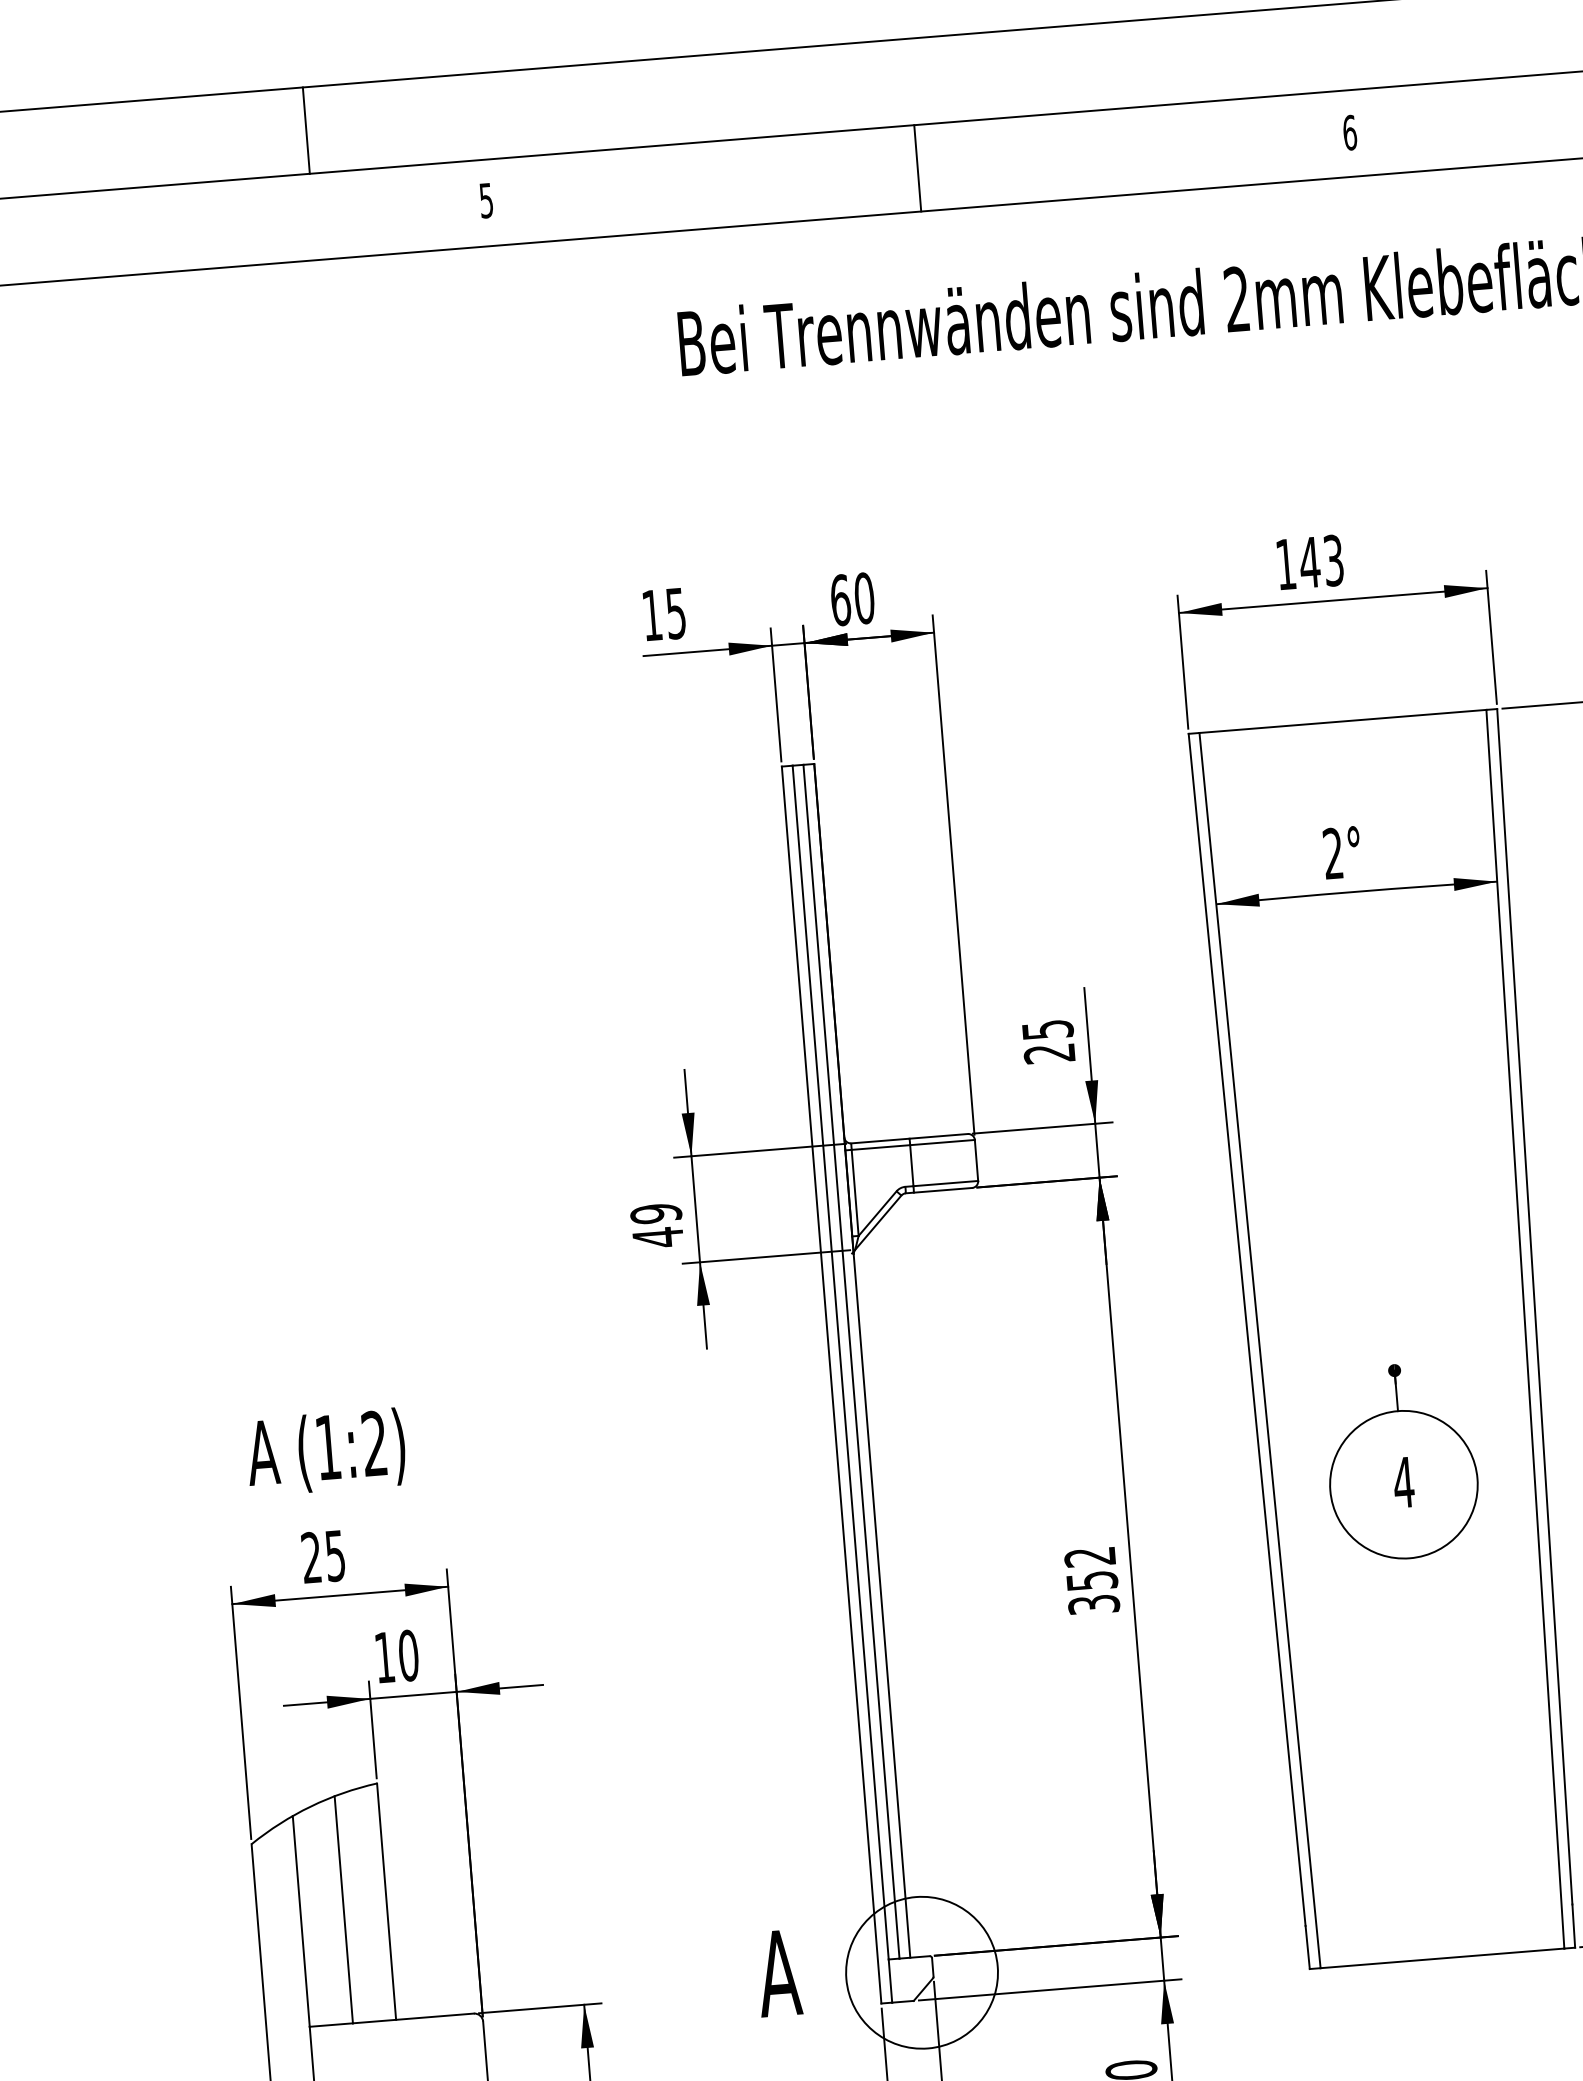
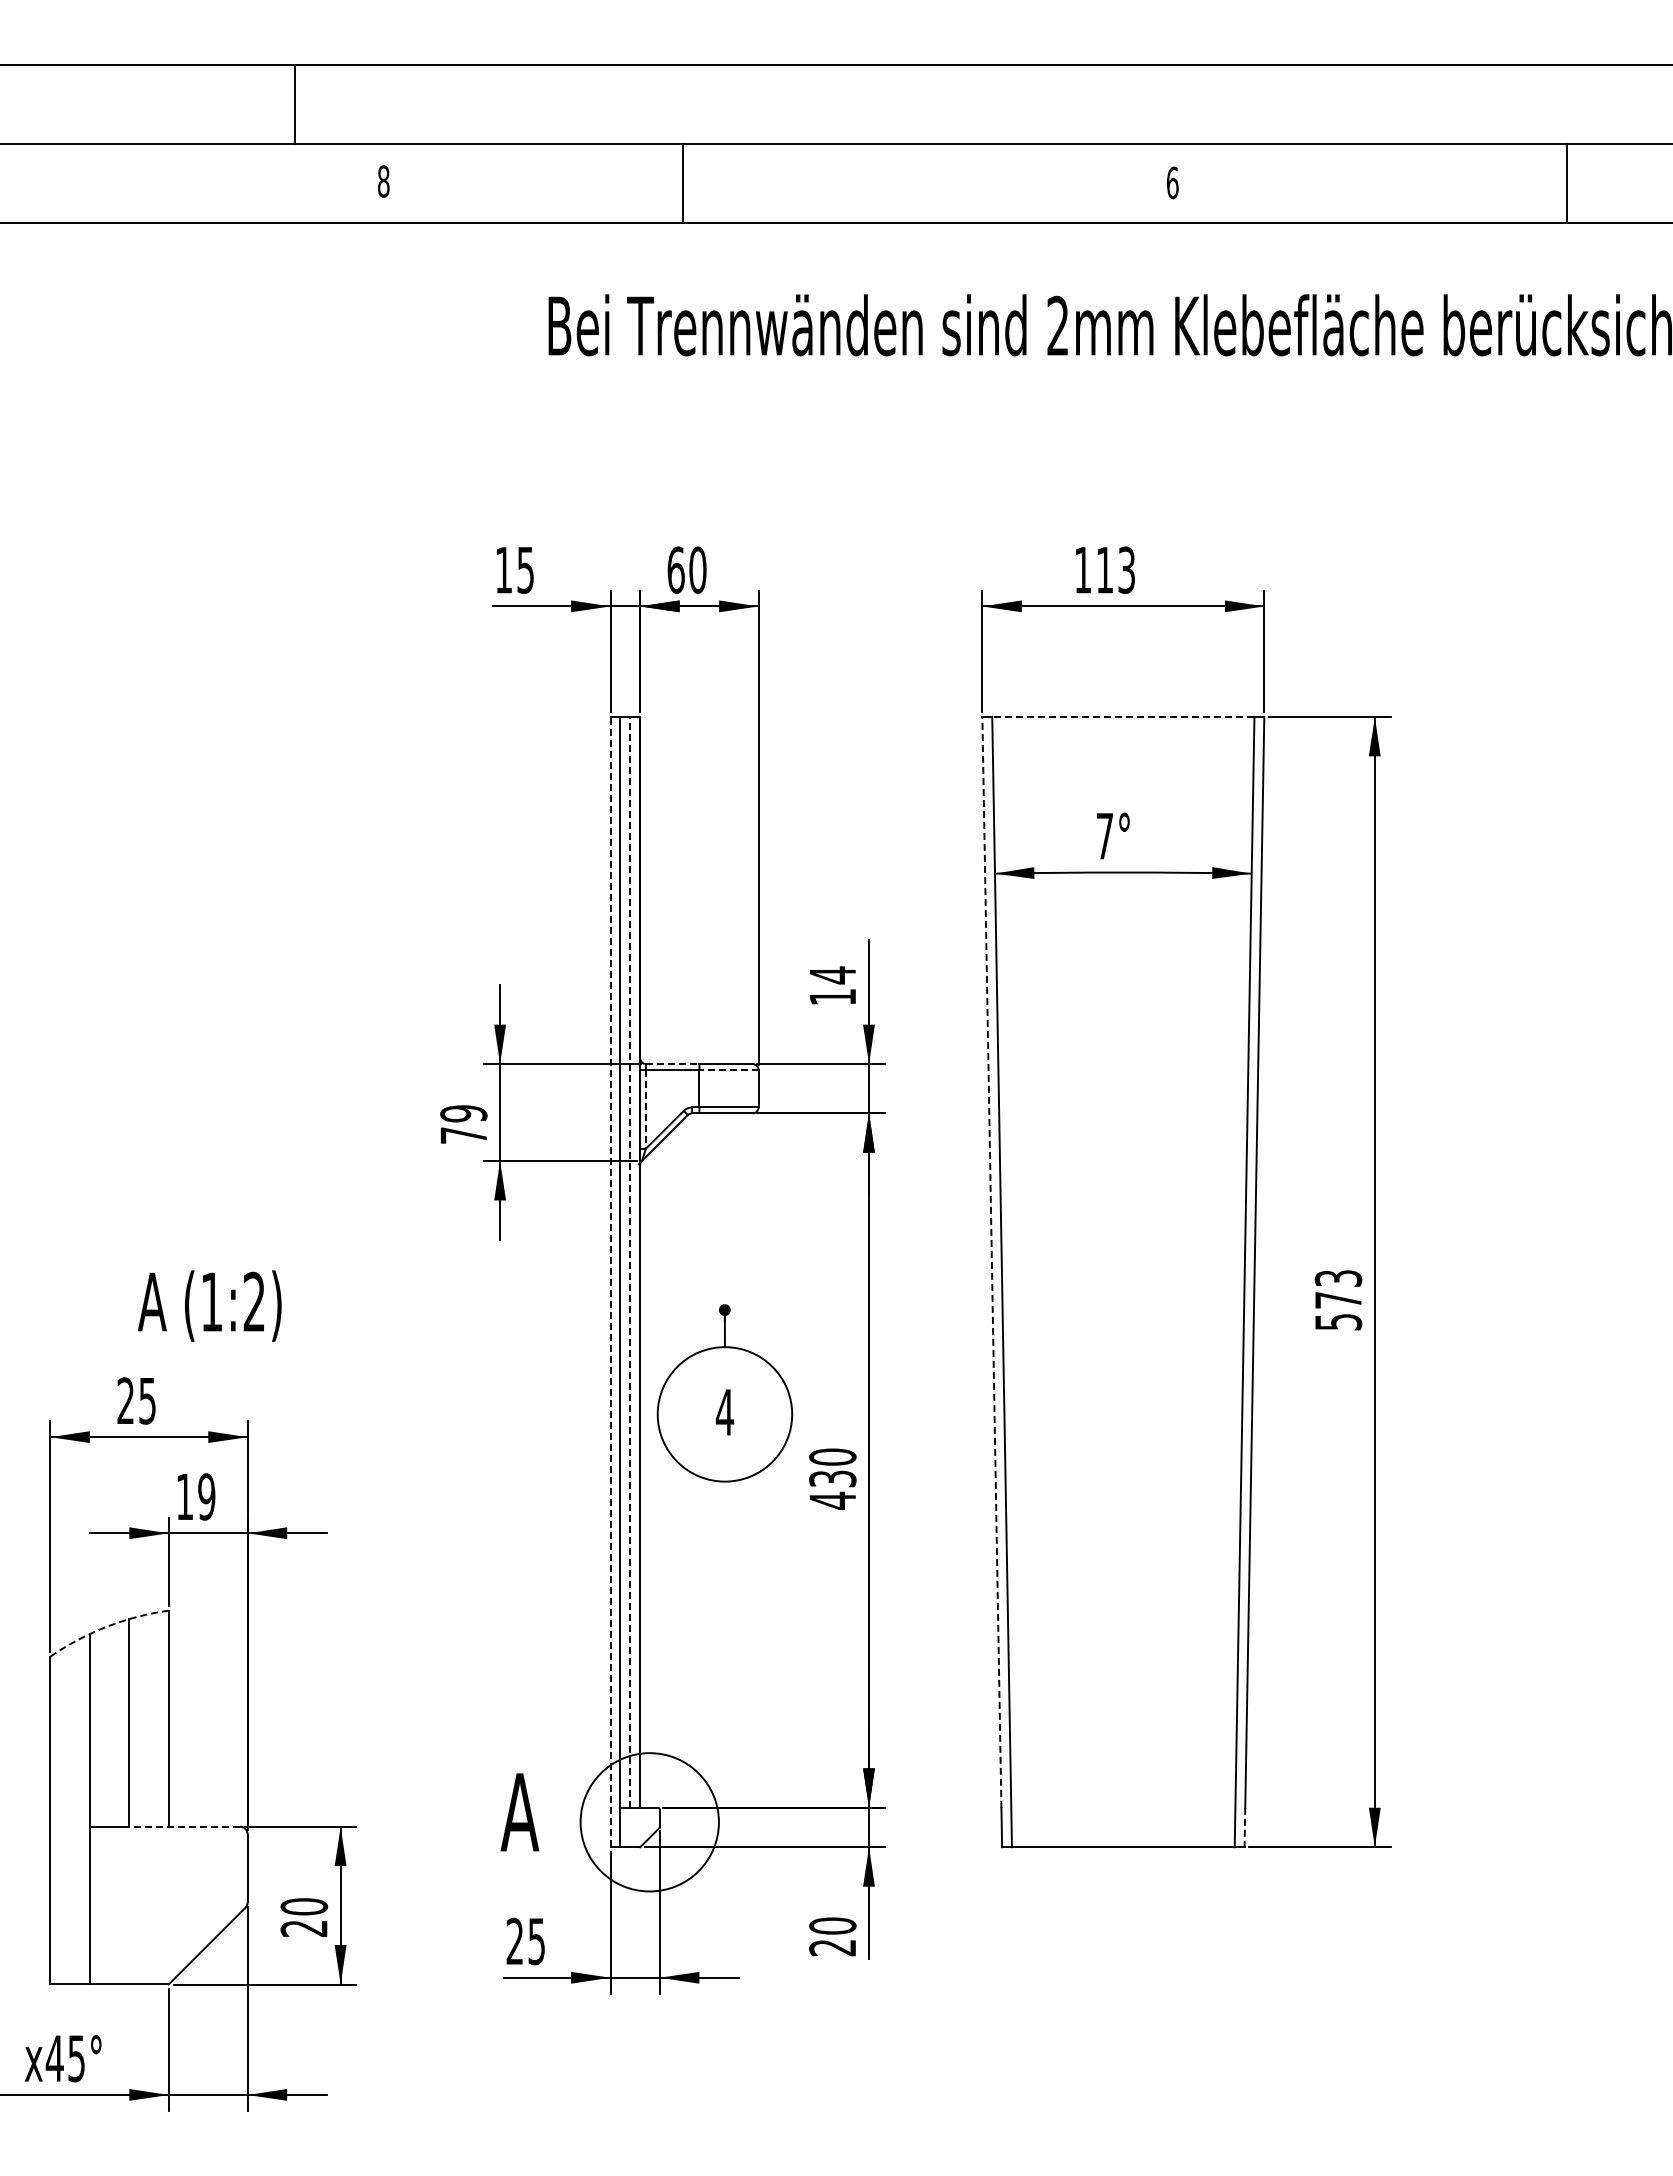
line: (306, 130) -> (295, 104), moved
line: (917, 168) -> (682, 183), moved
text: (486, 200) -> (383, 181), 5 -> 8
text: (1309, 562) -> (1104, 570), 143 -> 113
line: (1341, 721) -> (1122, 716), solid -> dashed
text: (1332, 852) -> (1104, 835), 2° -> 7°
text: (1048, 1040) -> (832, 985), 25 -> 14
line: (880, 1141) -> (672, 1064), solid -> dashed
line: (943, 1143) -> (729, 1070), solid -> dashed
line: (855, 1193) -> (646, 1109), solid -> dashed
text: (657, 1237) -> (463, 1135), 49 -> 79
line: (1246, 1330) -> (991, 1262), solid -> dashed
line: (851, 1360) -> (630, 1261), solid -> dashed
line: (831, 1384) -> (610, 1281), solid -> dashed
text: (325, 1451) -> (209, 1305), moved
part: (1401, 1461) -> (724, 1393), moved
text: (1091, 1580) -> (832, 1478), 352 -> 430
text: (408, 1655) -> (206, 1496), 10 -> 19
arc: (310, 1806) -> (106, 1626), solid -> dashed
line: (1573, 1926) -> (1244, 1827), solid -> dashed
line: (413, 2018) -> (184, 1826), solid -> dashed

